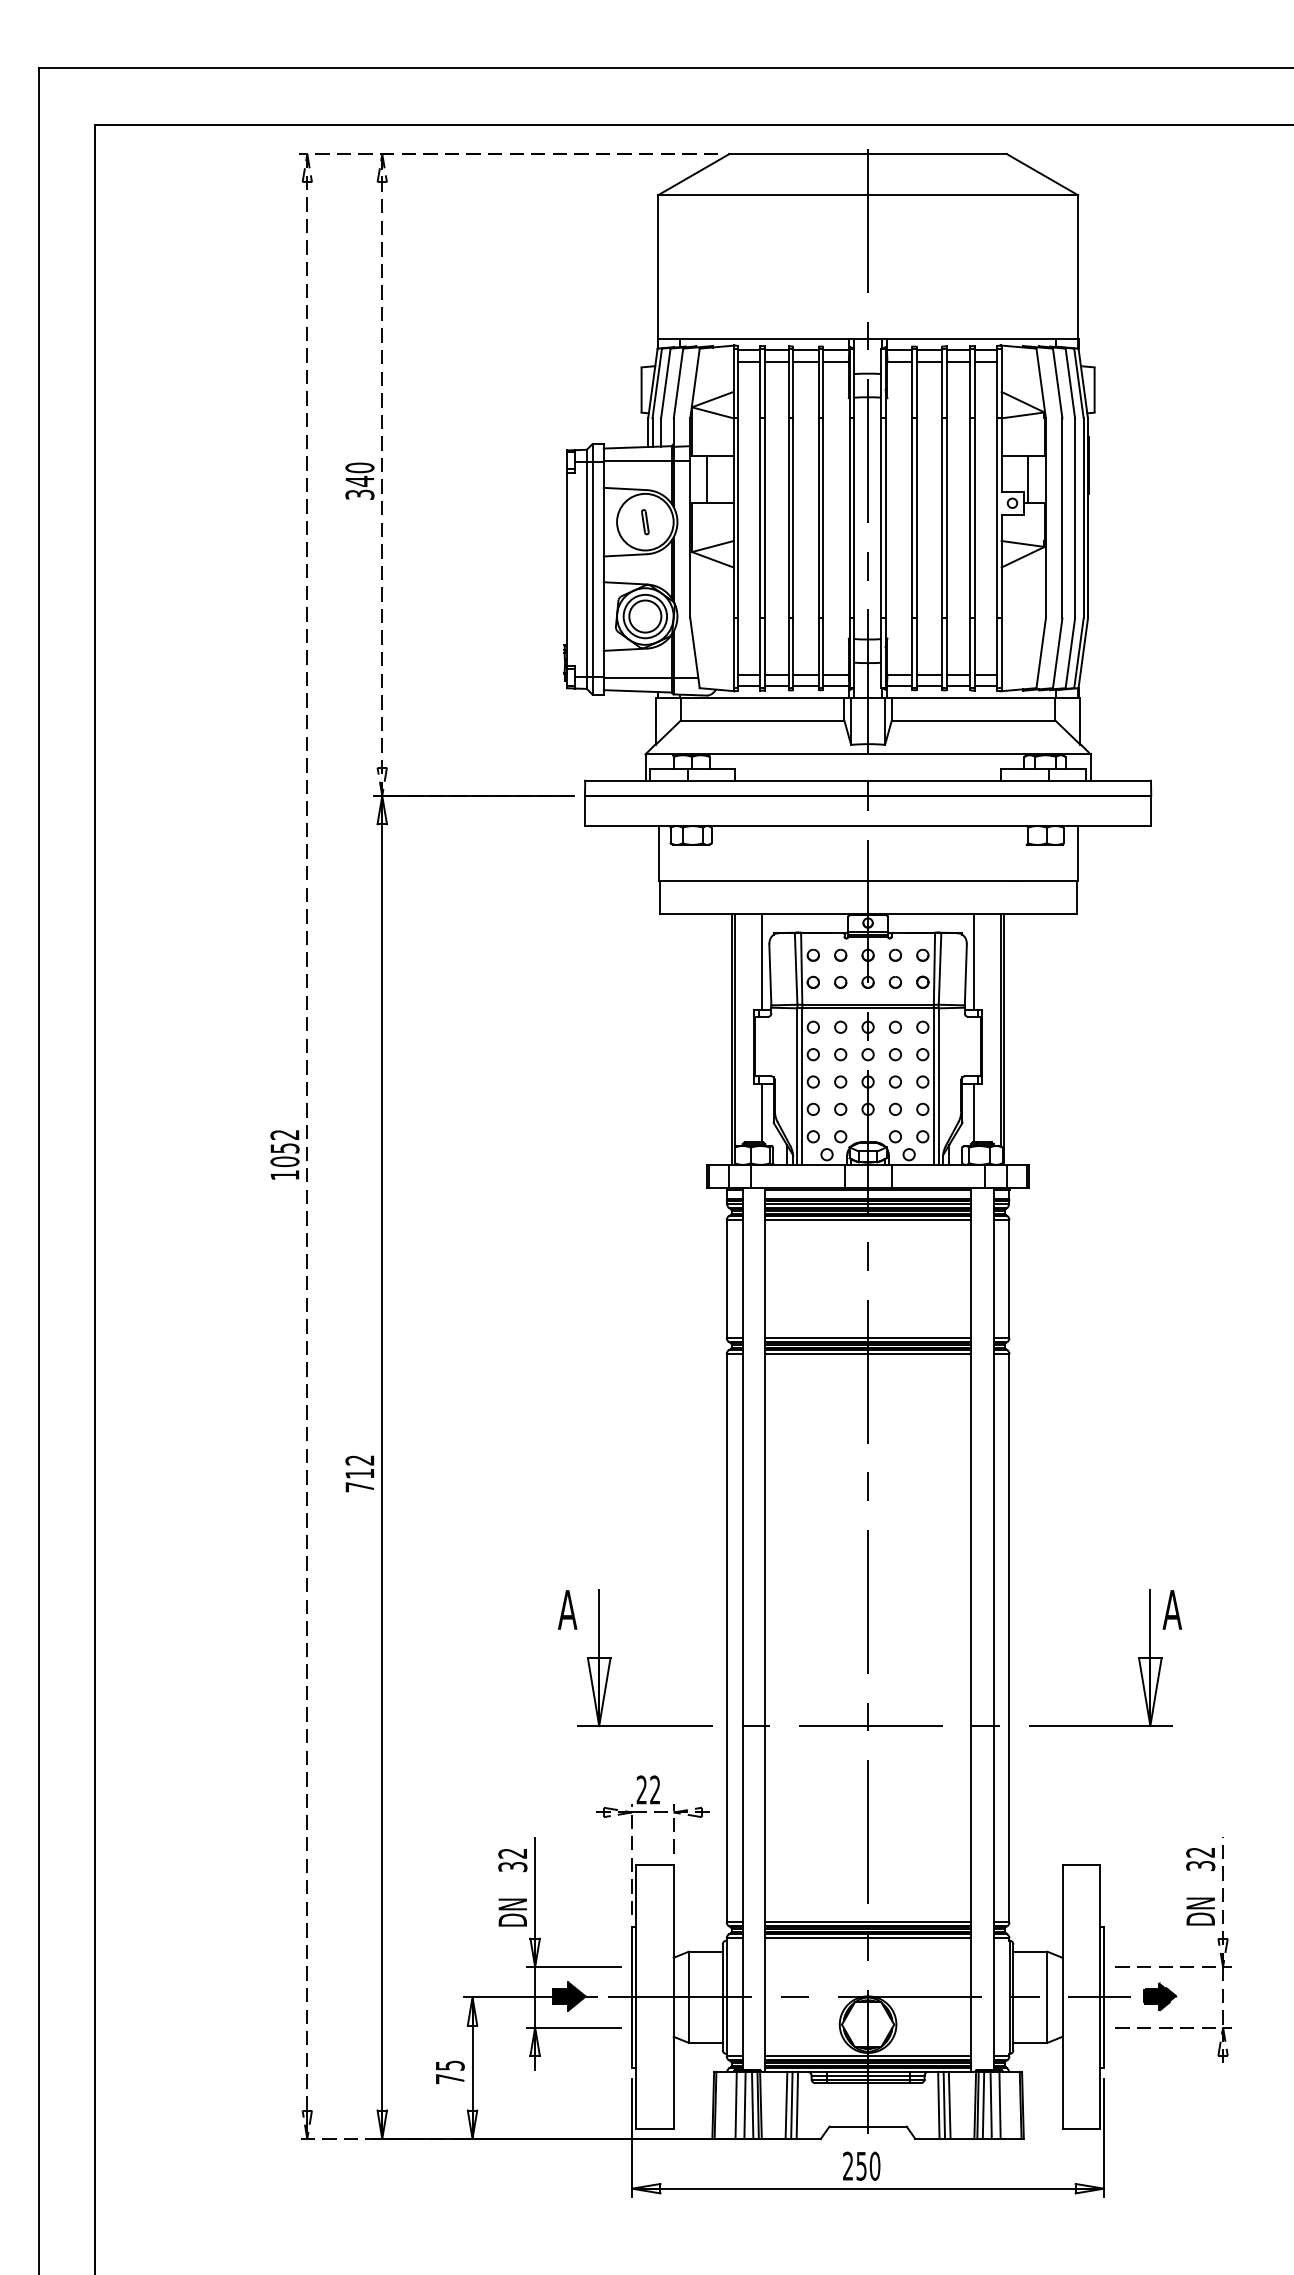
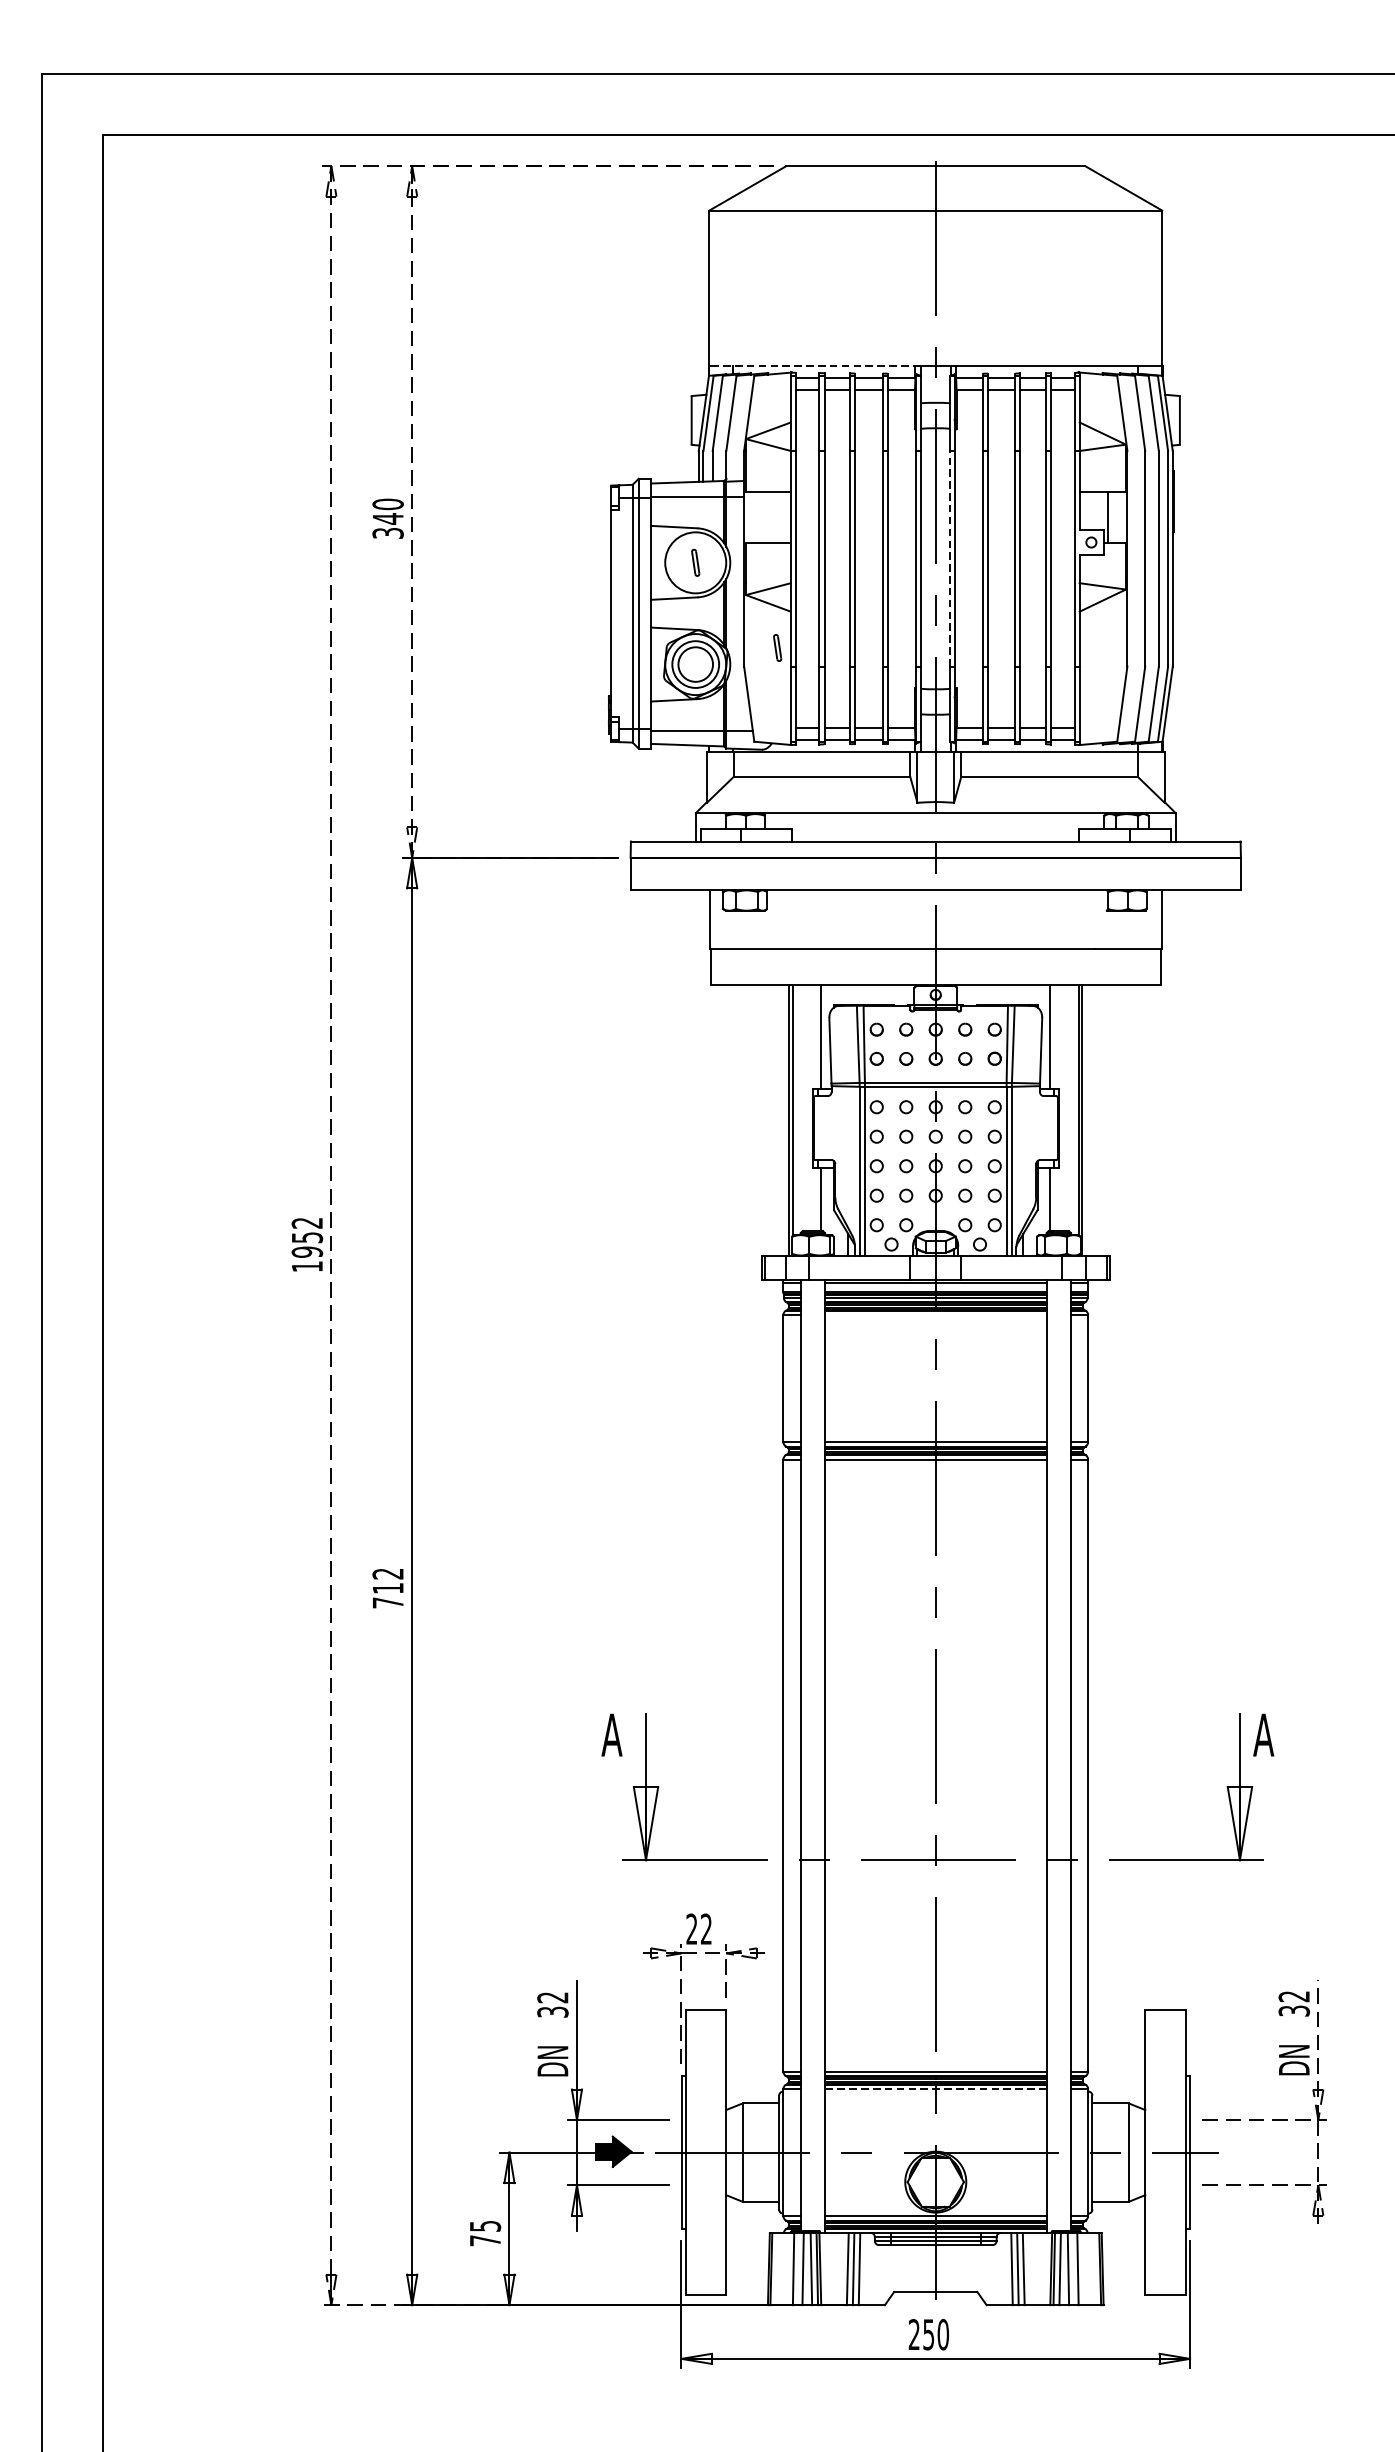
line: (756, 339) -> (815, 365), solid -> dashed
line: (707, 479) -> (762, 516), removed
line: (880, 517) -> (949, 557), solid -> dashed
part: (721, 601) -> (777, 648), added
text: (284, 1161) -> (306, 1251), 1052 -> 1952
line: (867, 1220) -> (935, 1315), removed
line: (868, 1938) -> (936, 2089), solid -> dashed
part: (1160, 1996) -> (1250, 2151), removed

